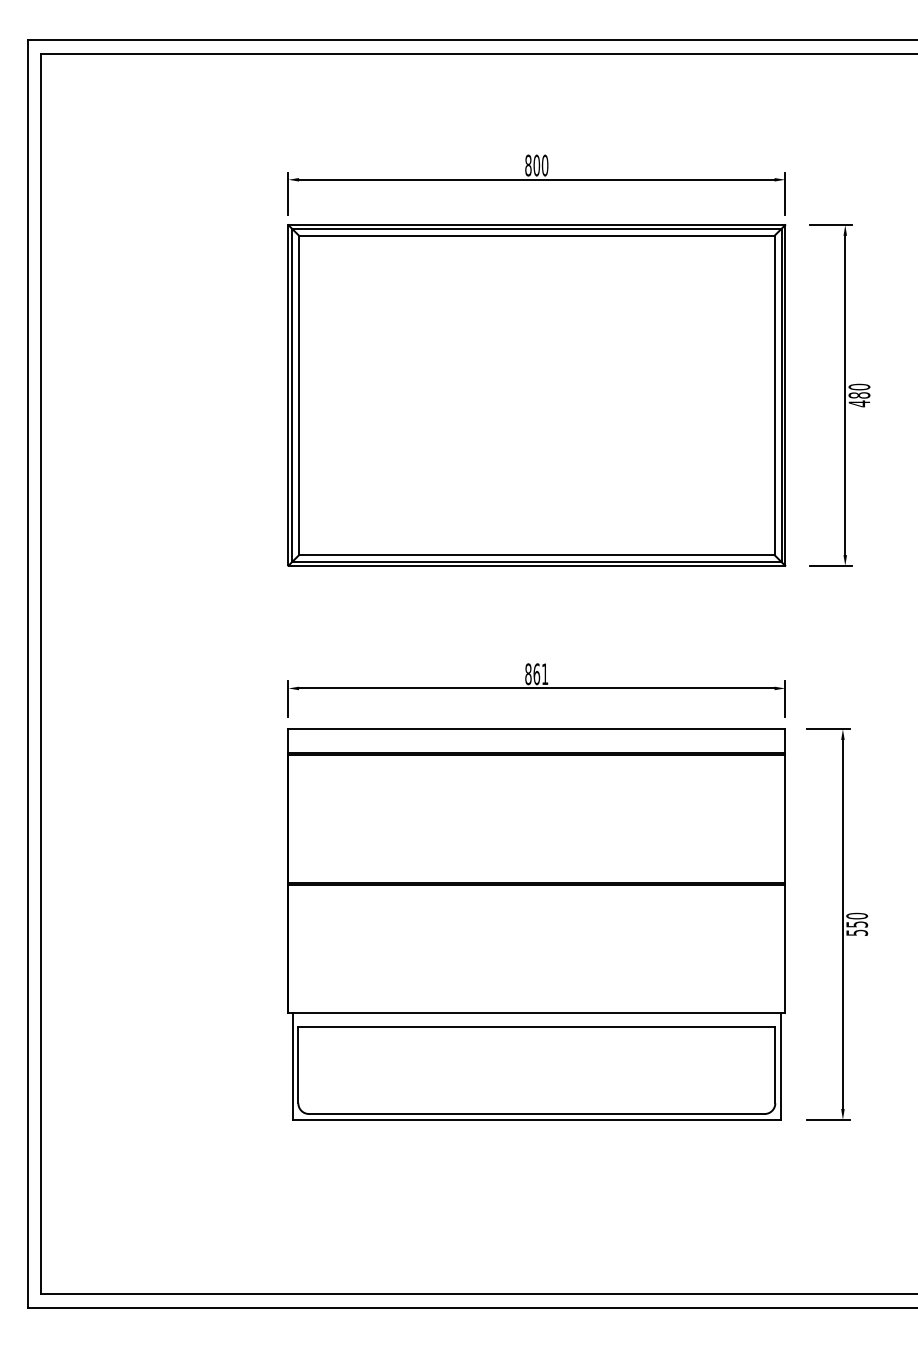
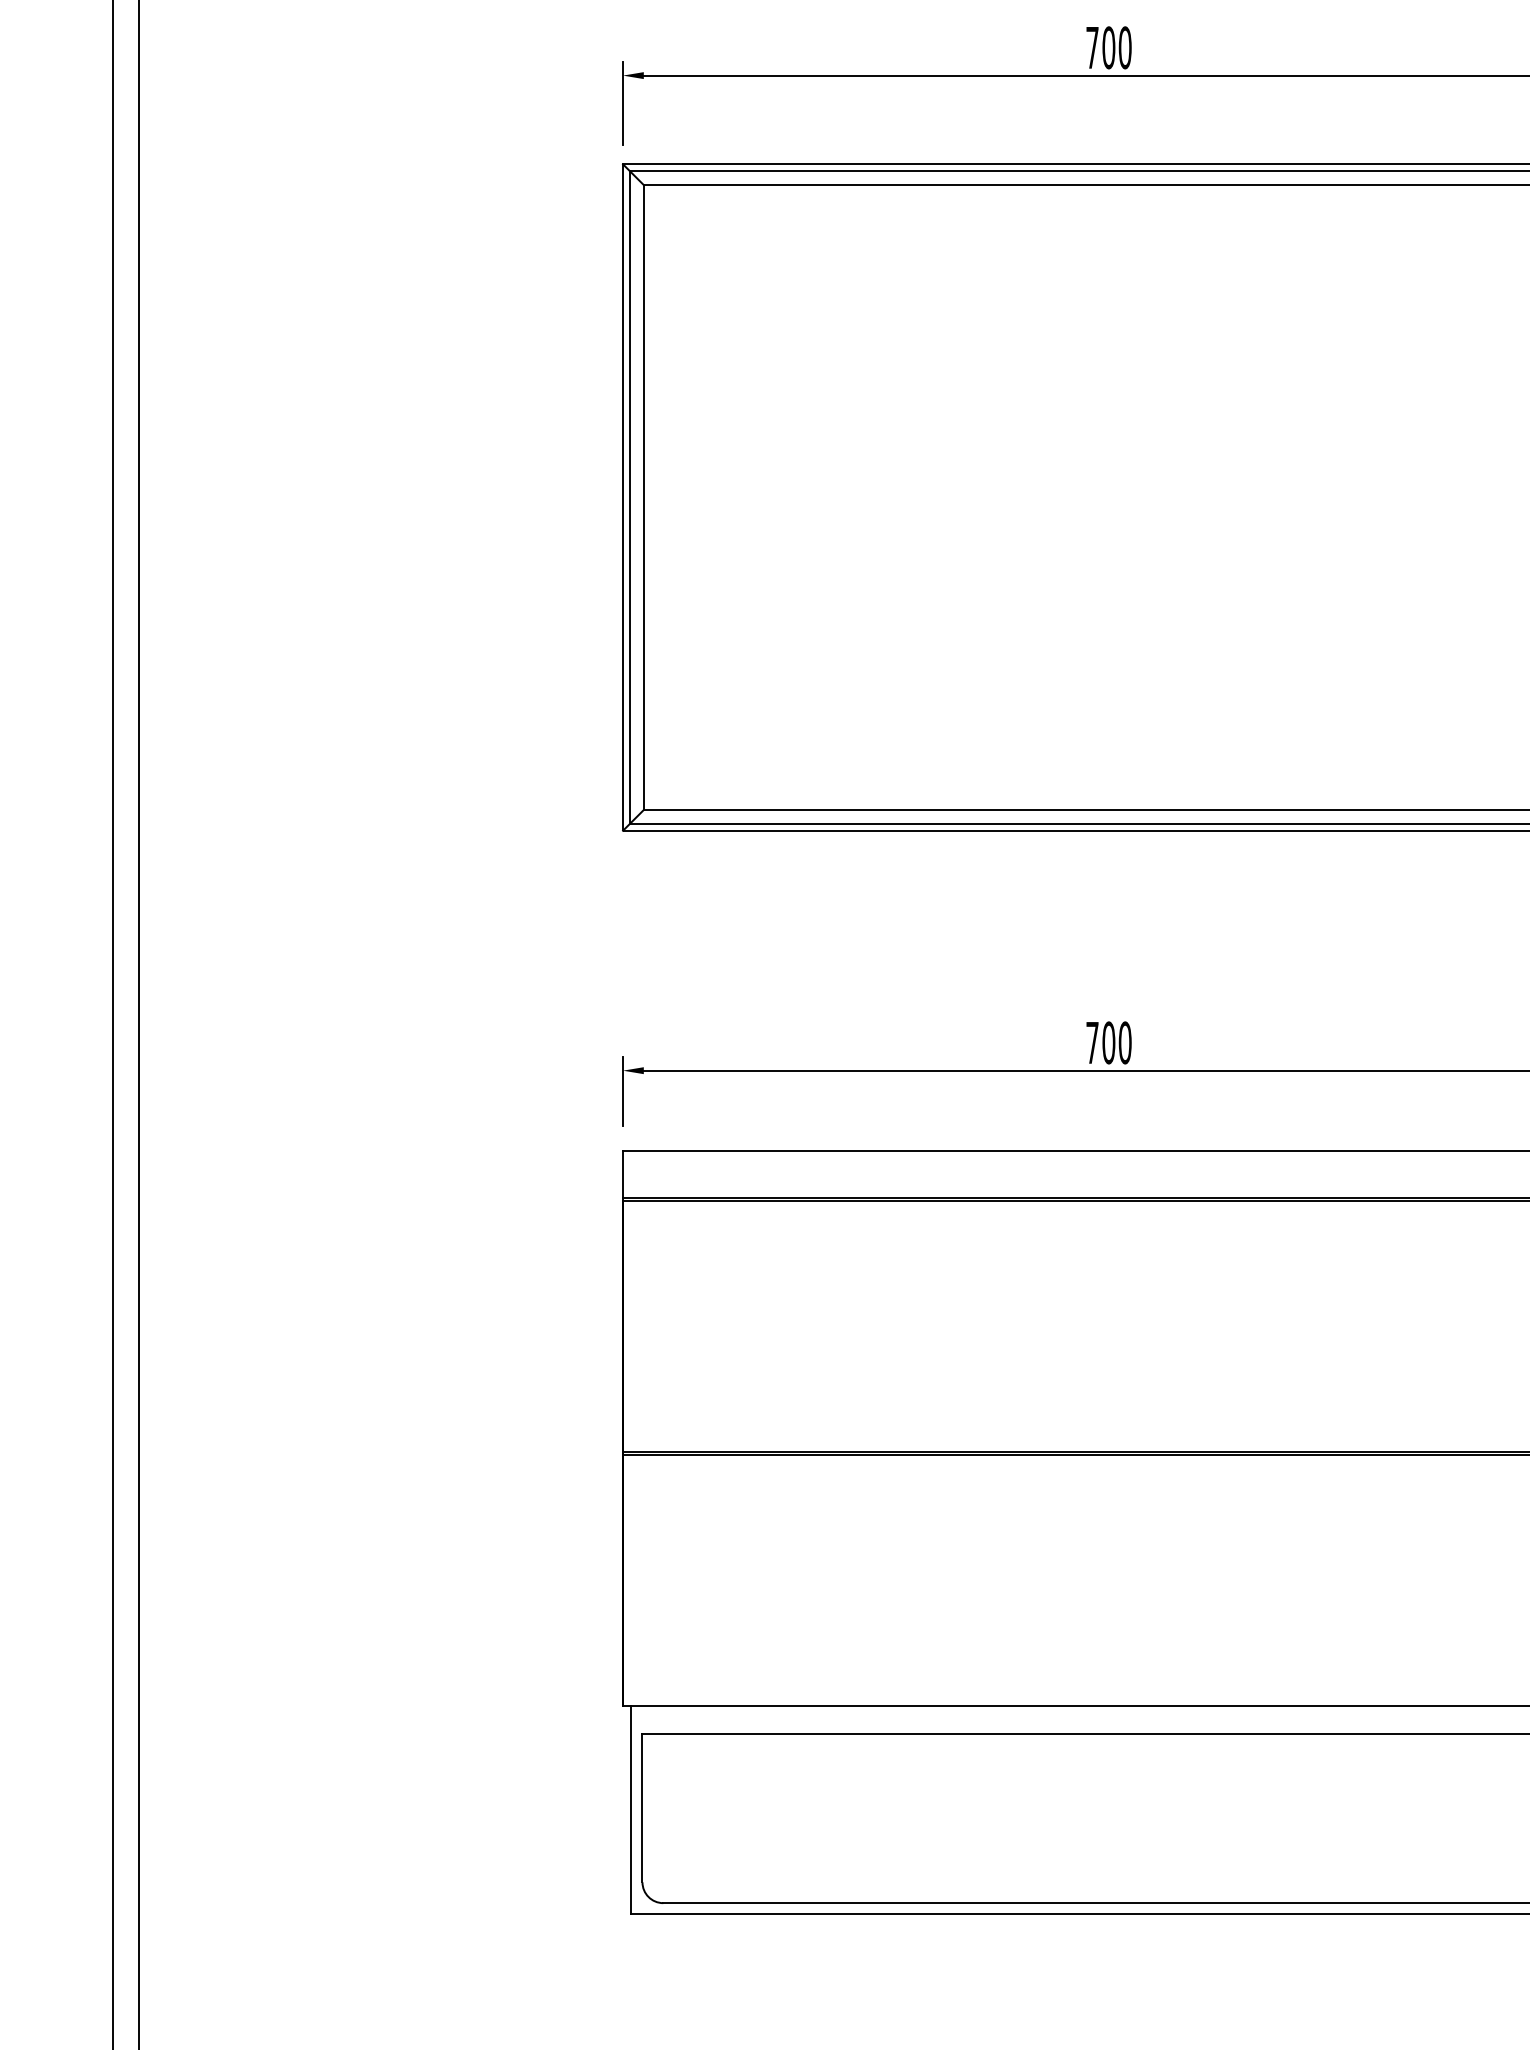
text: (528, 165) -> (1092, 47), 800 -> 700
text: (536, 674) -> (1108, 1043), 861 -> 700

